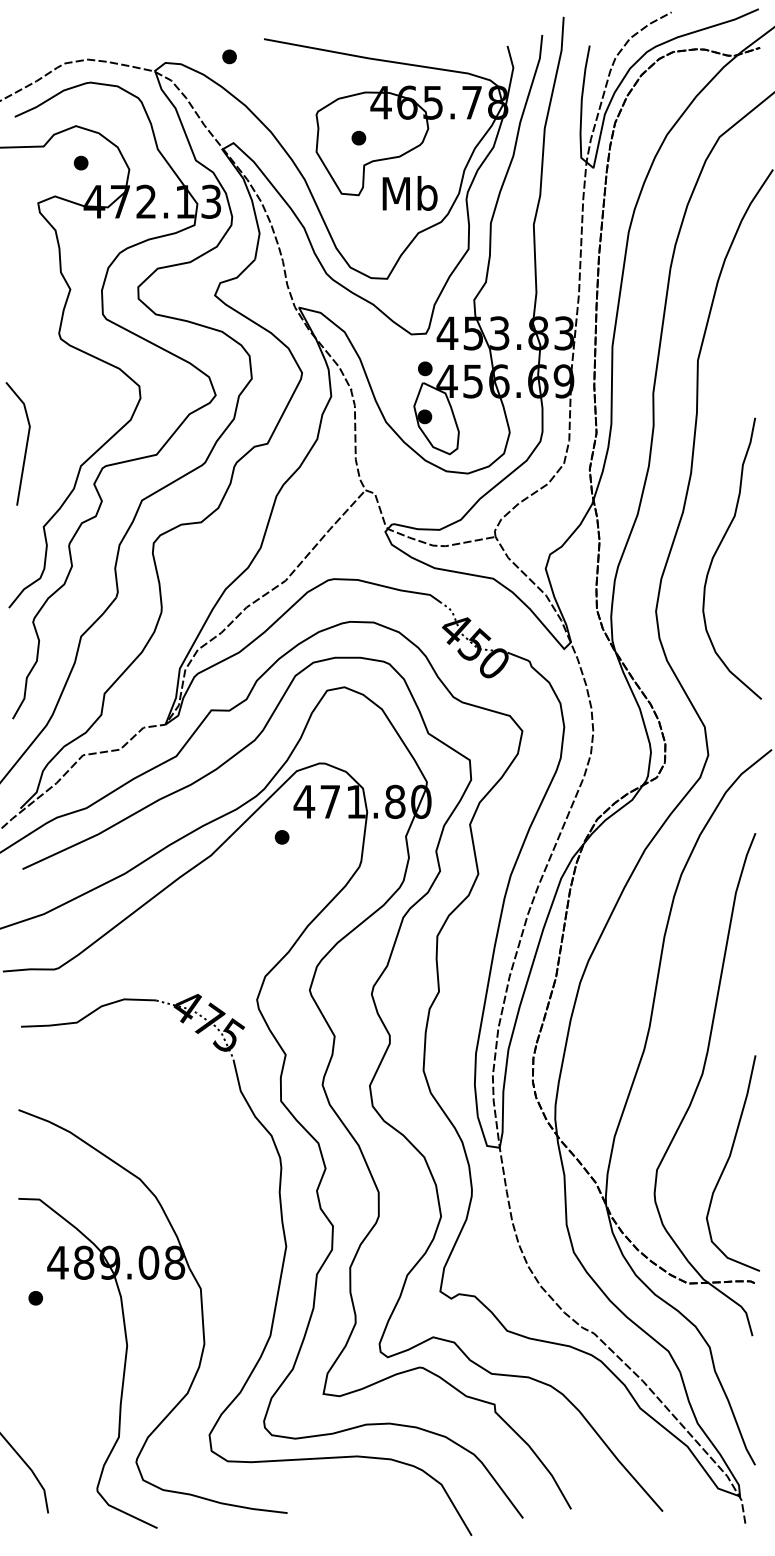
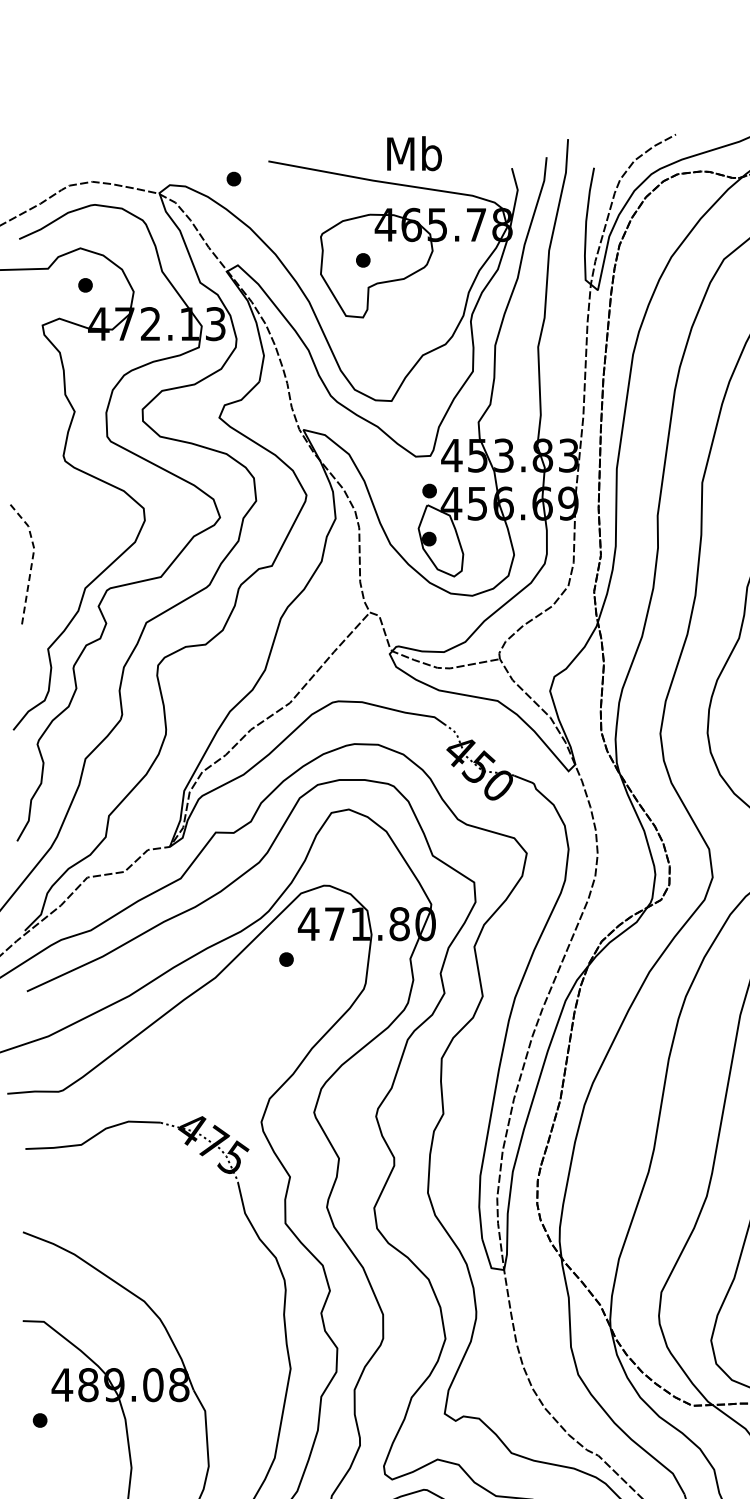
text: (409, 193) -> (413, 153), moved
line: (27, 439) -> (31, 561), solid -> dashed

